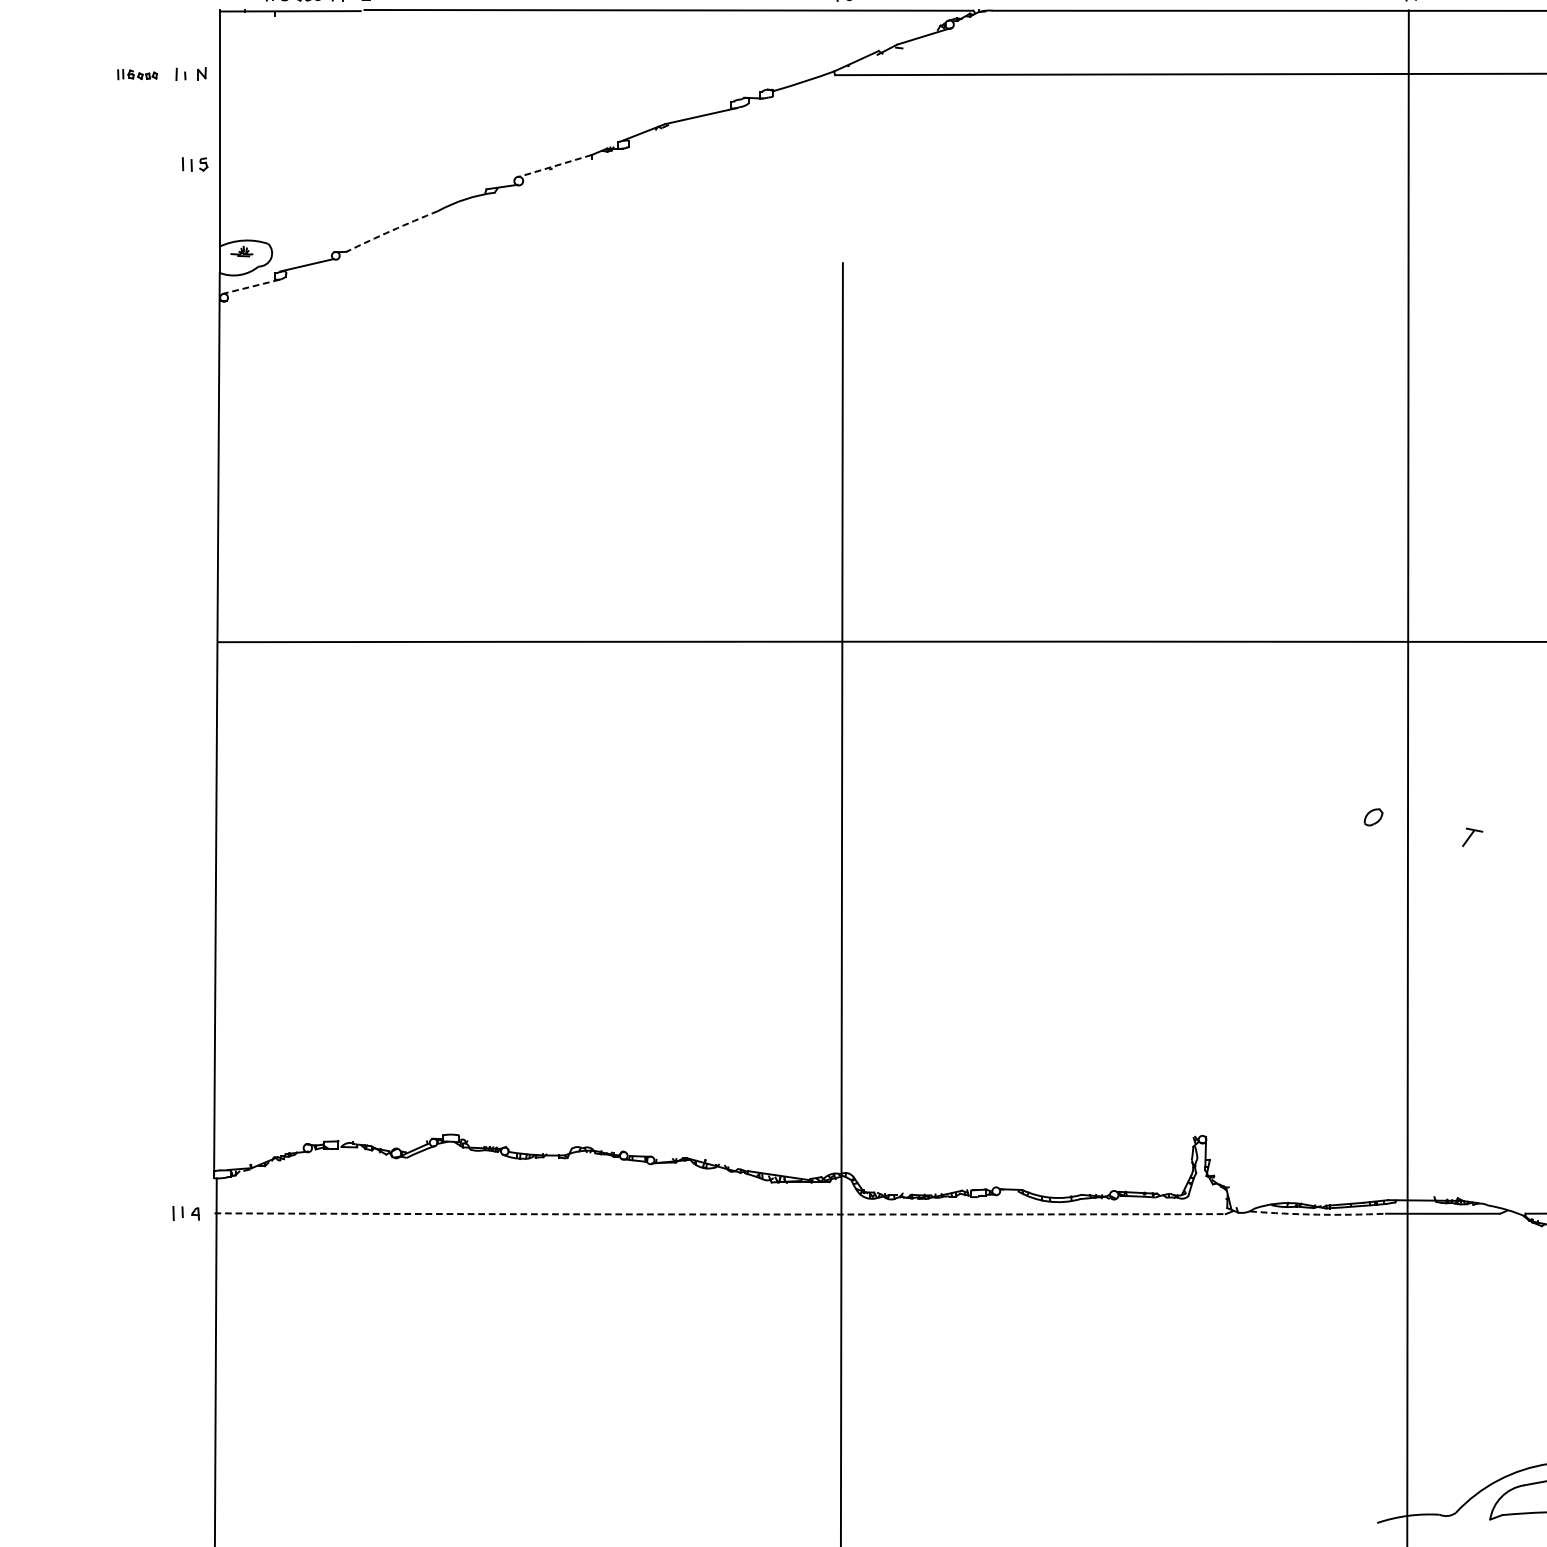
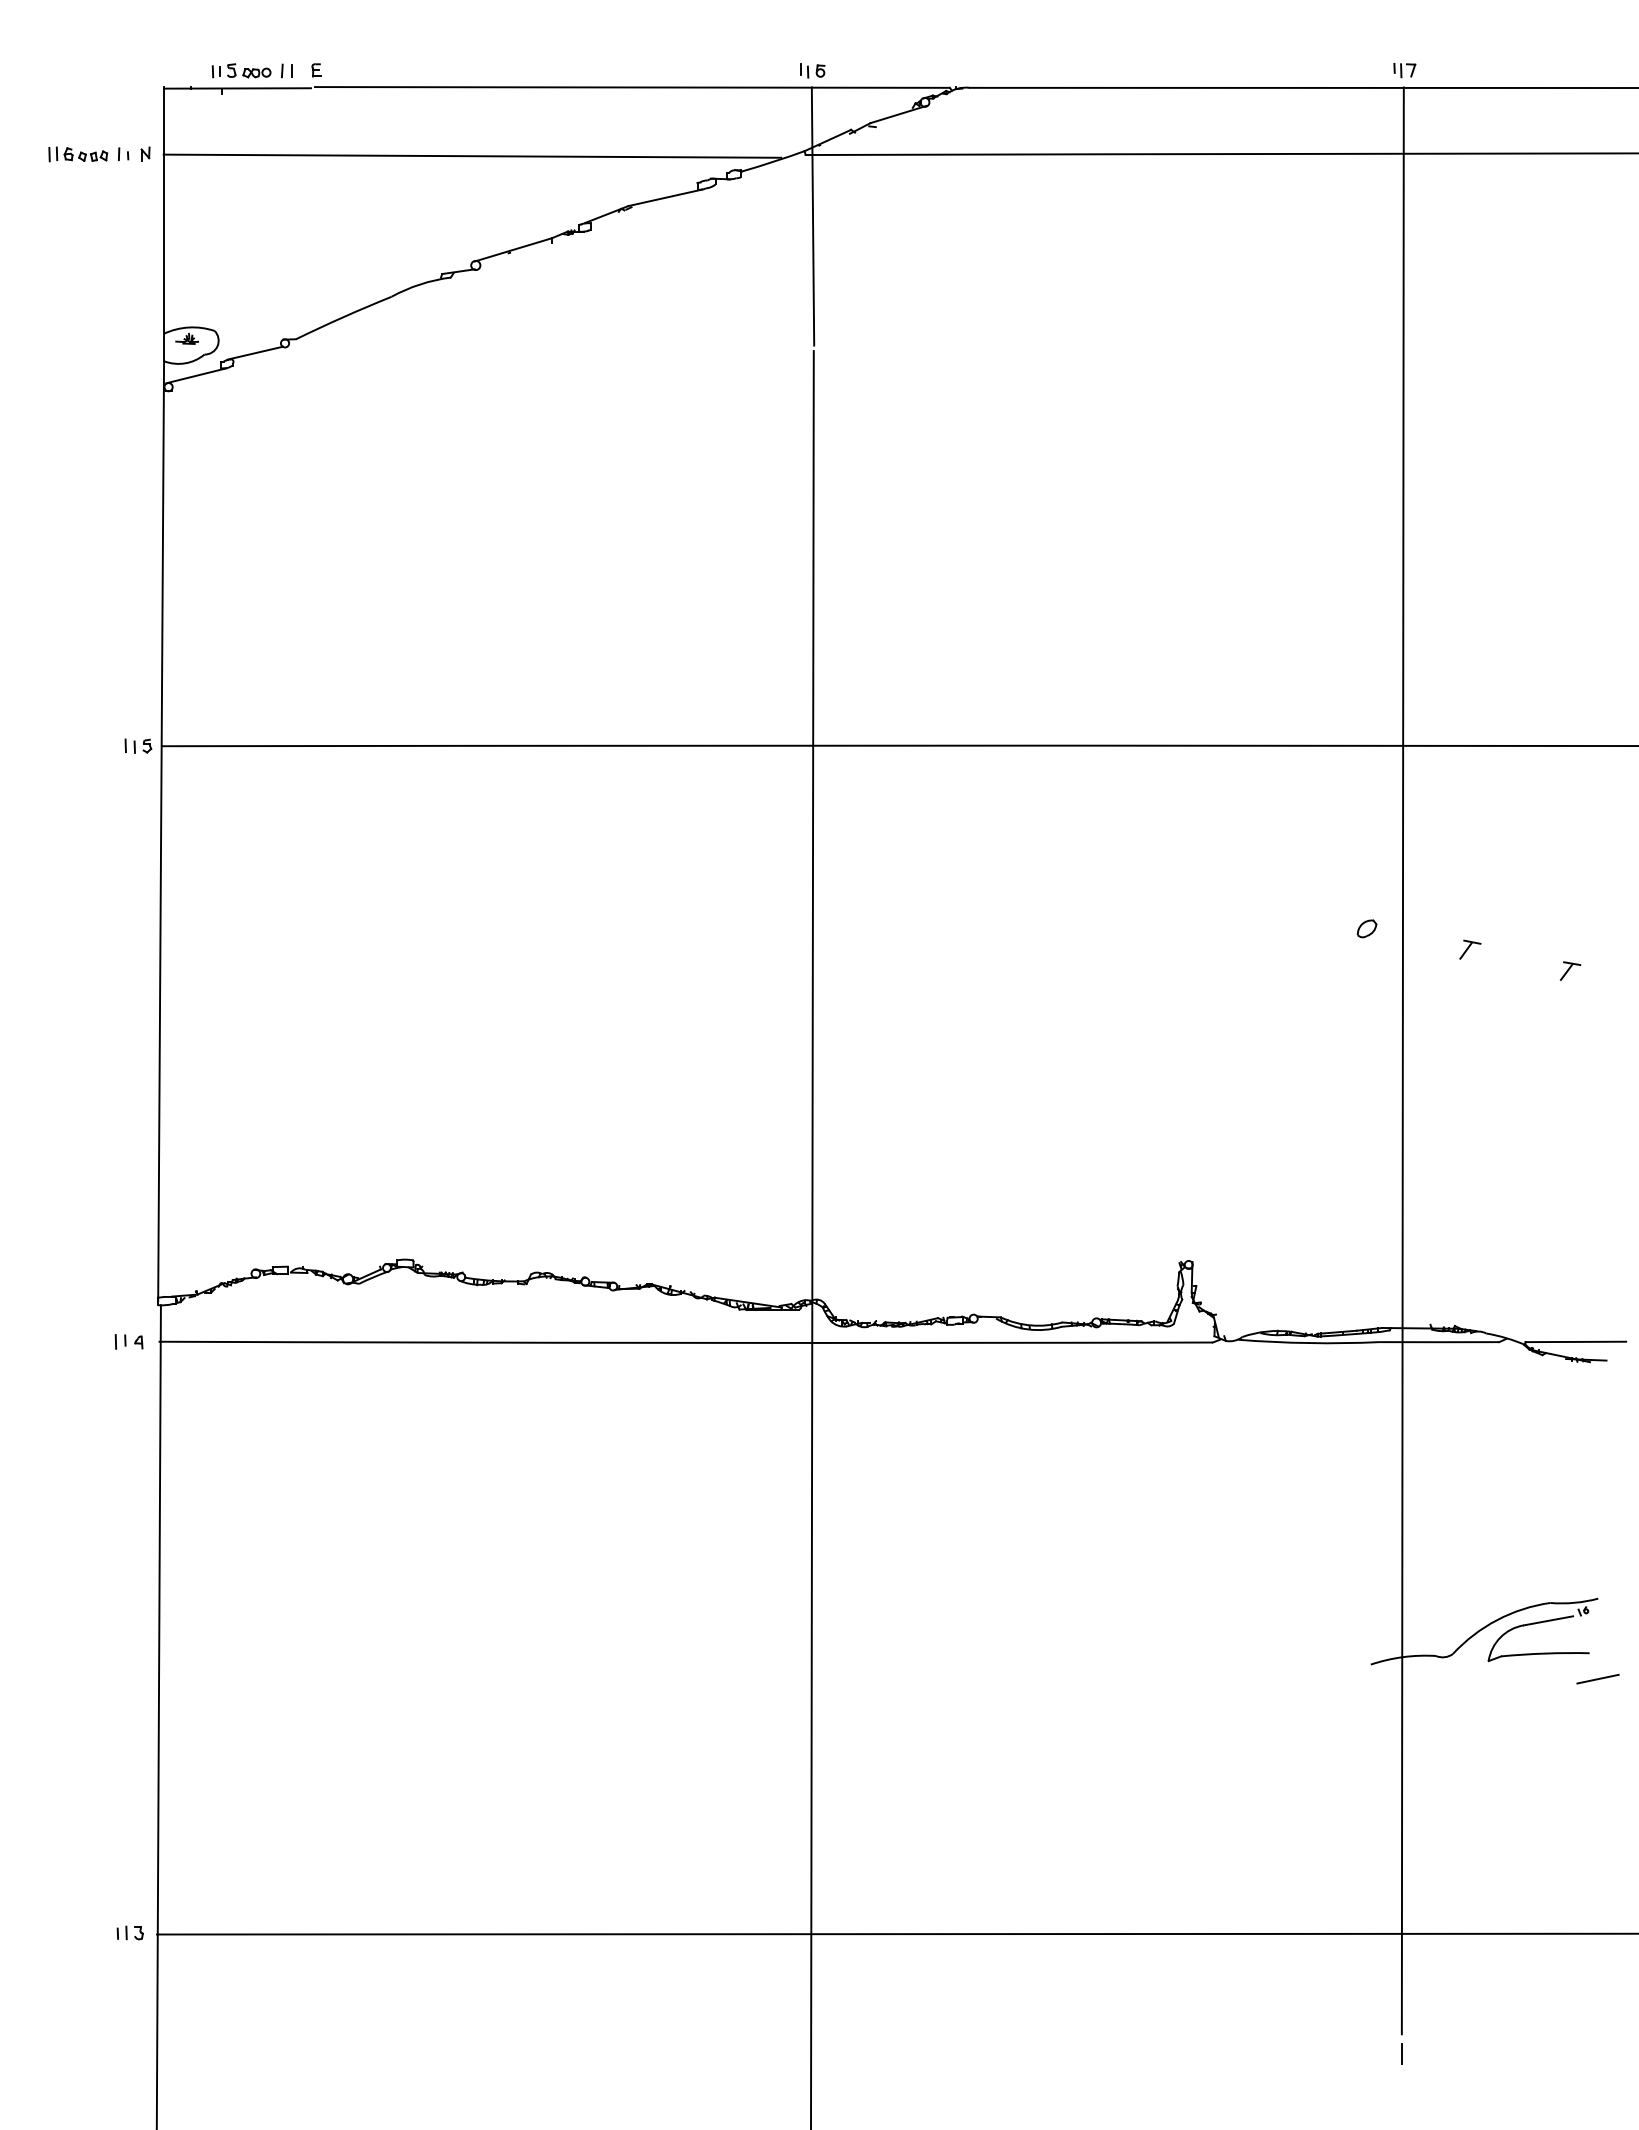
part: (137, 74) -> (78, 154), size x1.43
line: (515, 75) -> (472, 155), added
line: (841, 134) -> (812, 216), added
part: (195, 163) -> (138, 745), moved
line: (553, 166) -> (512, 250), dashed -> solid
arc: (391, 231) -> (343, 317), dashed -> solid
line: (250, 286) -> (196, 375), dashed -> solid
arc: (719, 1214) -> (685, 1342), dashed -> solid
arc: (1317, 1215) -> (1308, 1343), dashed -> solid

